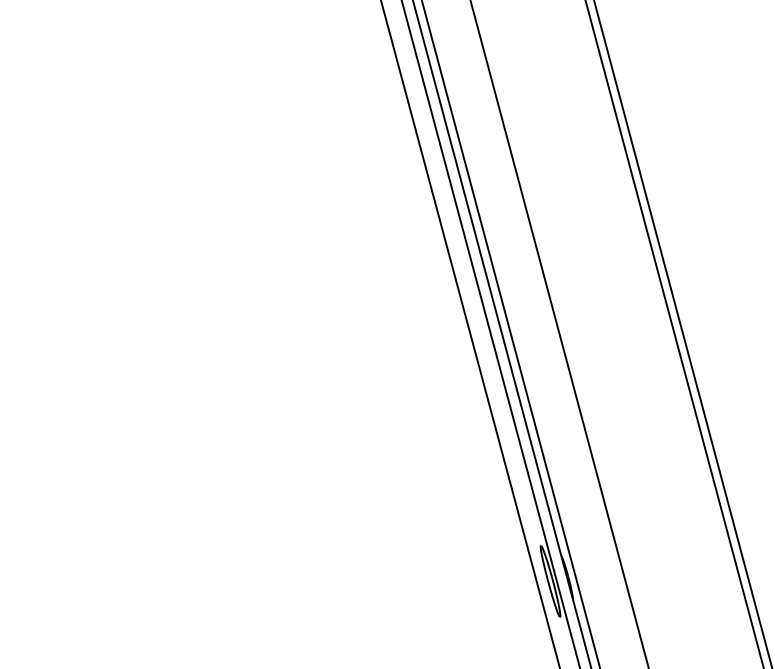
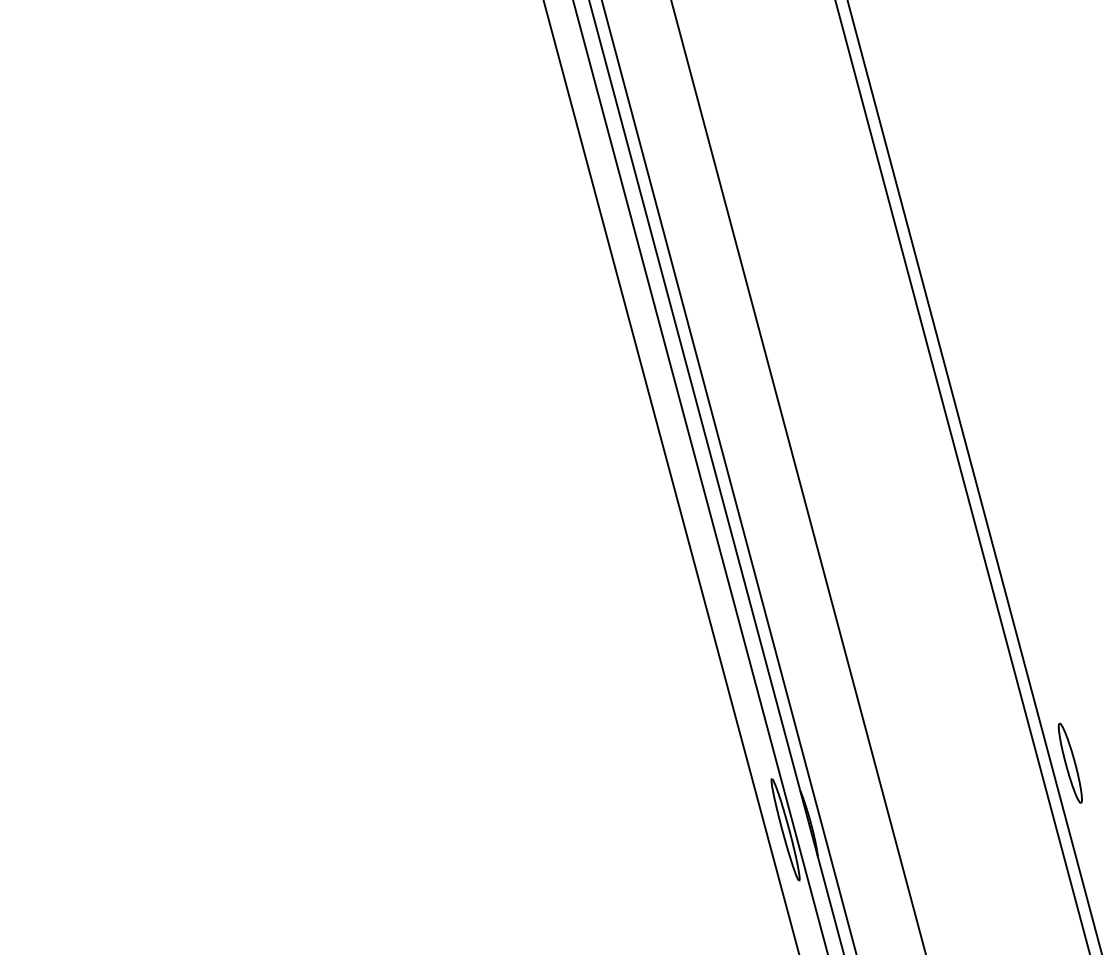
part: (749, 534) -> (1069, 762), added

